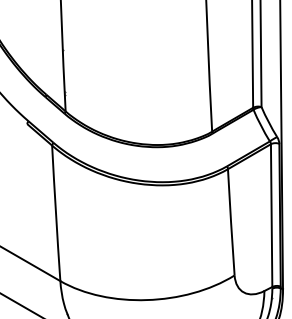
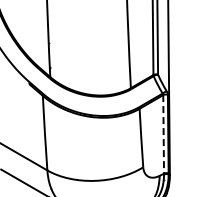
line: (271, 215) -> (163, 134), solid -> dashed

